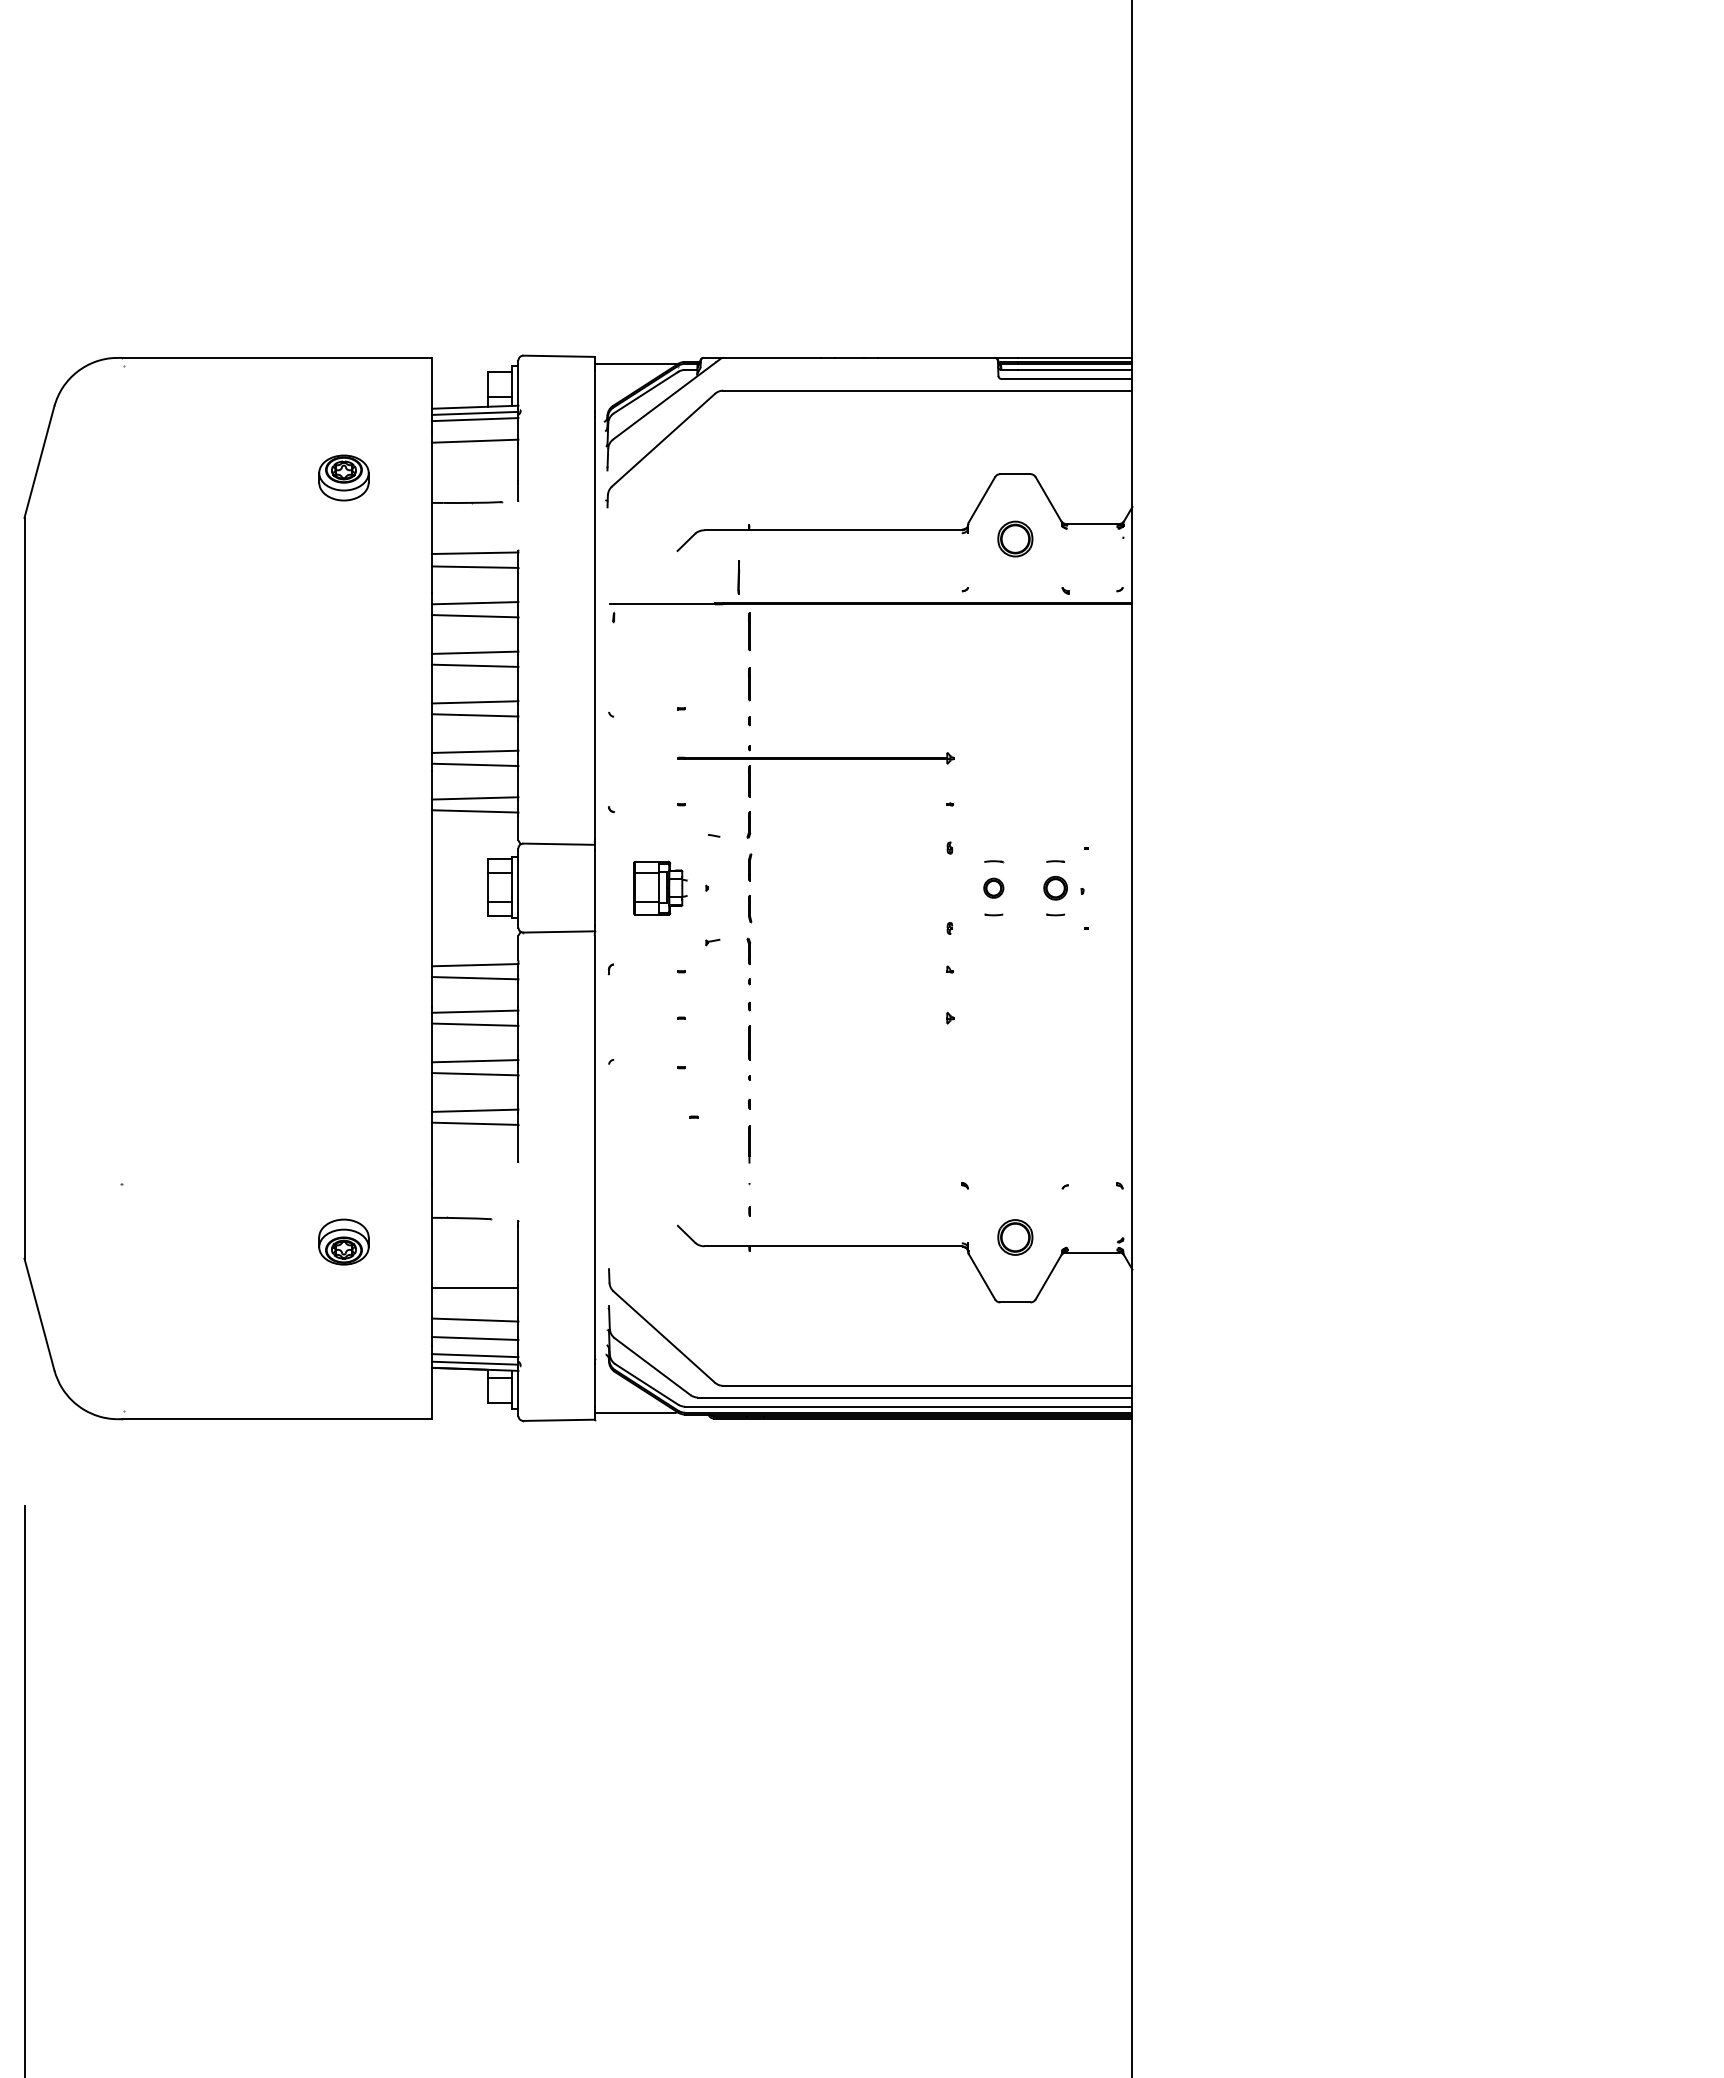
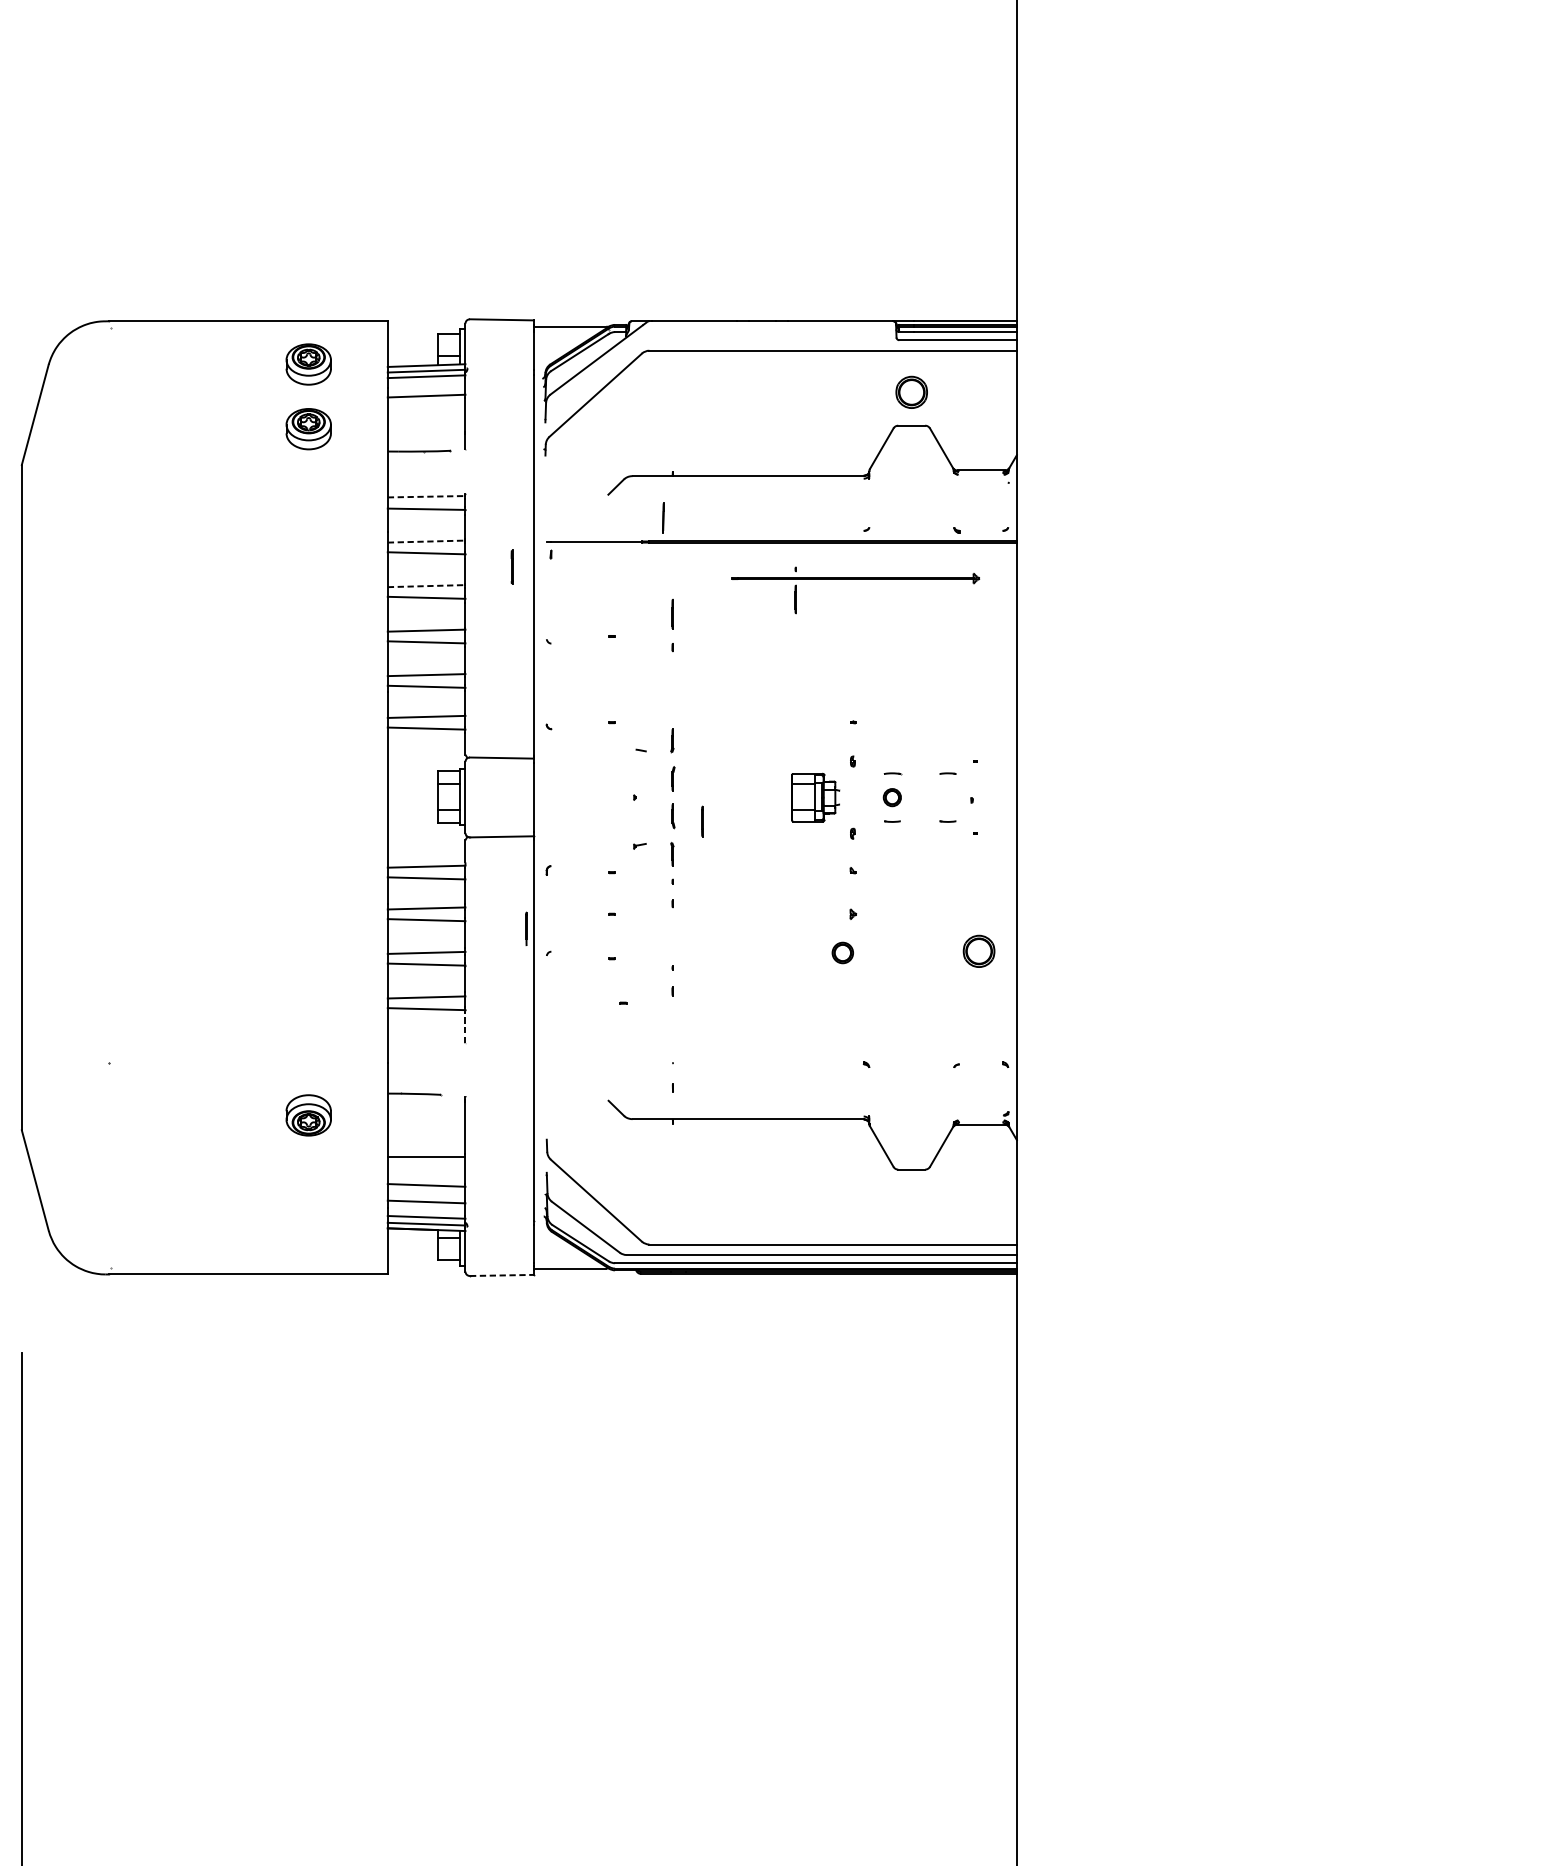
part: (343, 405) -> (308, 364), added
part: (1015, 538) -> (911, 391), moved
line: (475, 553) -> (426, 496), solid -> dashed
line: (475, 603) -> (426, 541), solid -> dashed
line: (749, 631) -> (512, 567), moved
line: (475, 652) -> (426, 585), solid -> dashed
part: (815, 759) -> (855, 579), moved
part: (660, 887) -> (815, 796), moved
part: (1055, 887) -> (842, 952), moved
line: (749, 1042) -> (702, 821), moved
line: (518, 1144) -> (465, 1027), solid -> dashed
line: (749, 1144) -> (526, 928), moved
part: (1015, 1237) -> (979, 951), moved
line: (559, 1420) -> (502, 1275), solid -> dashed

